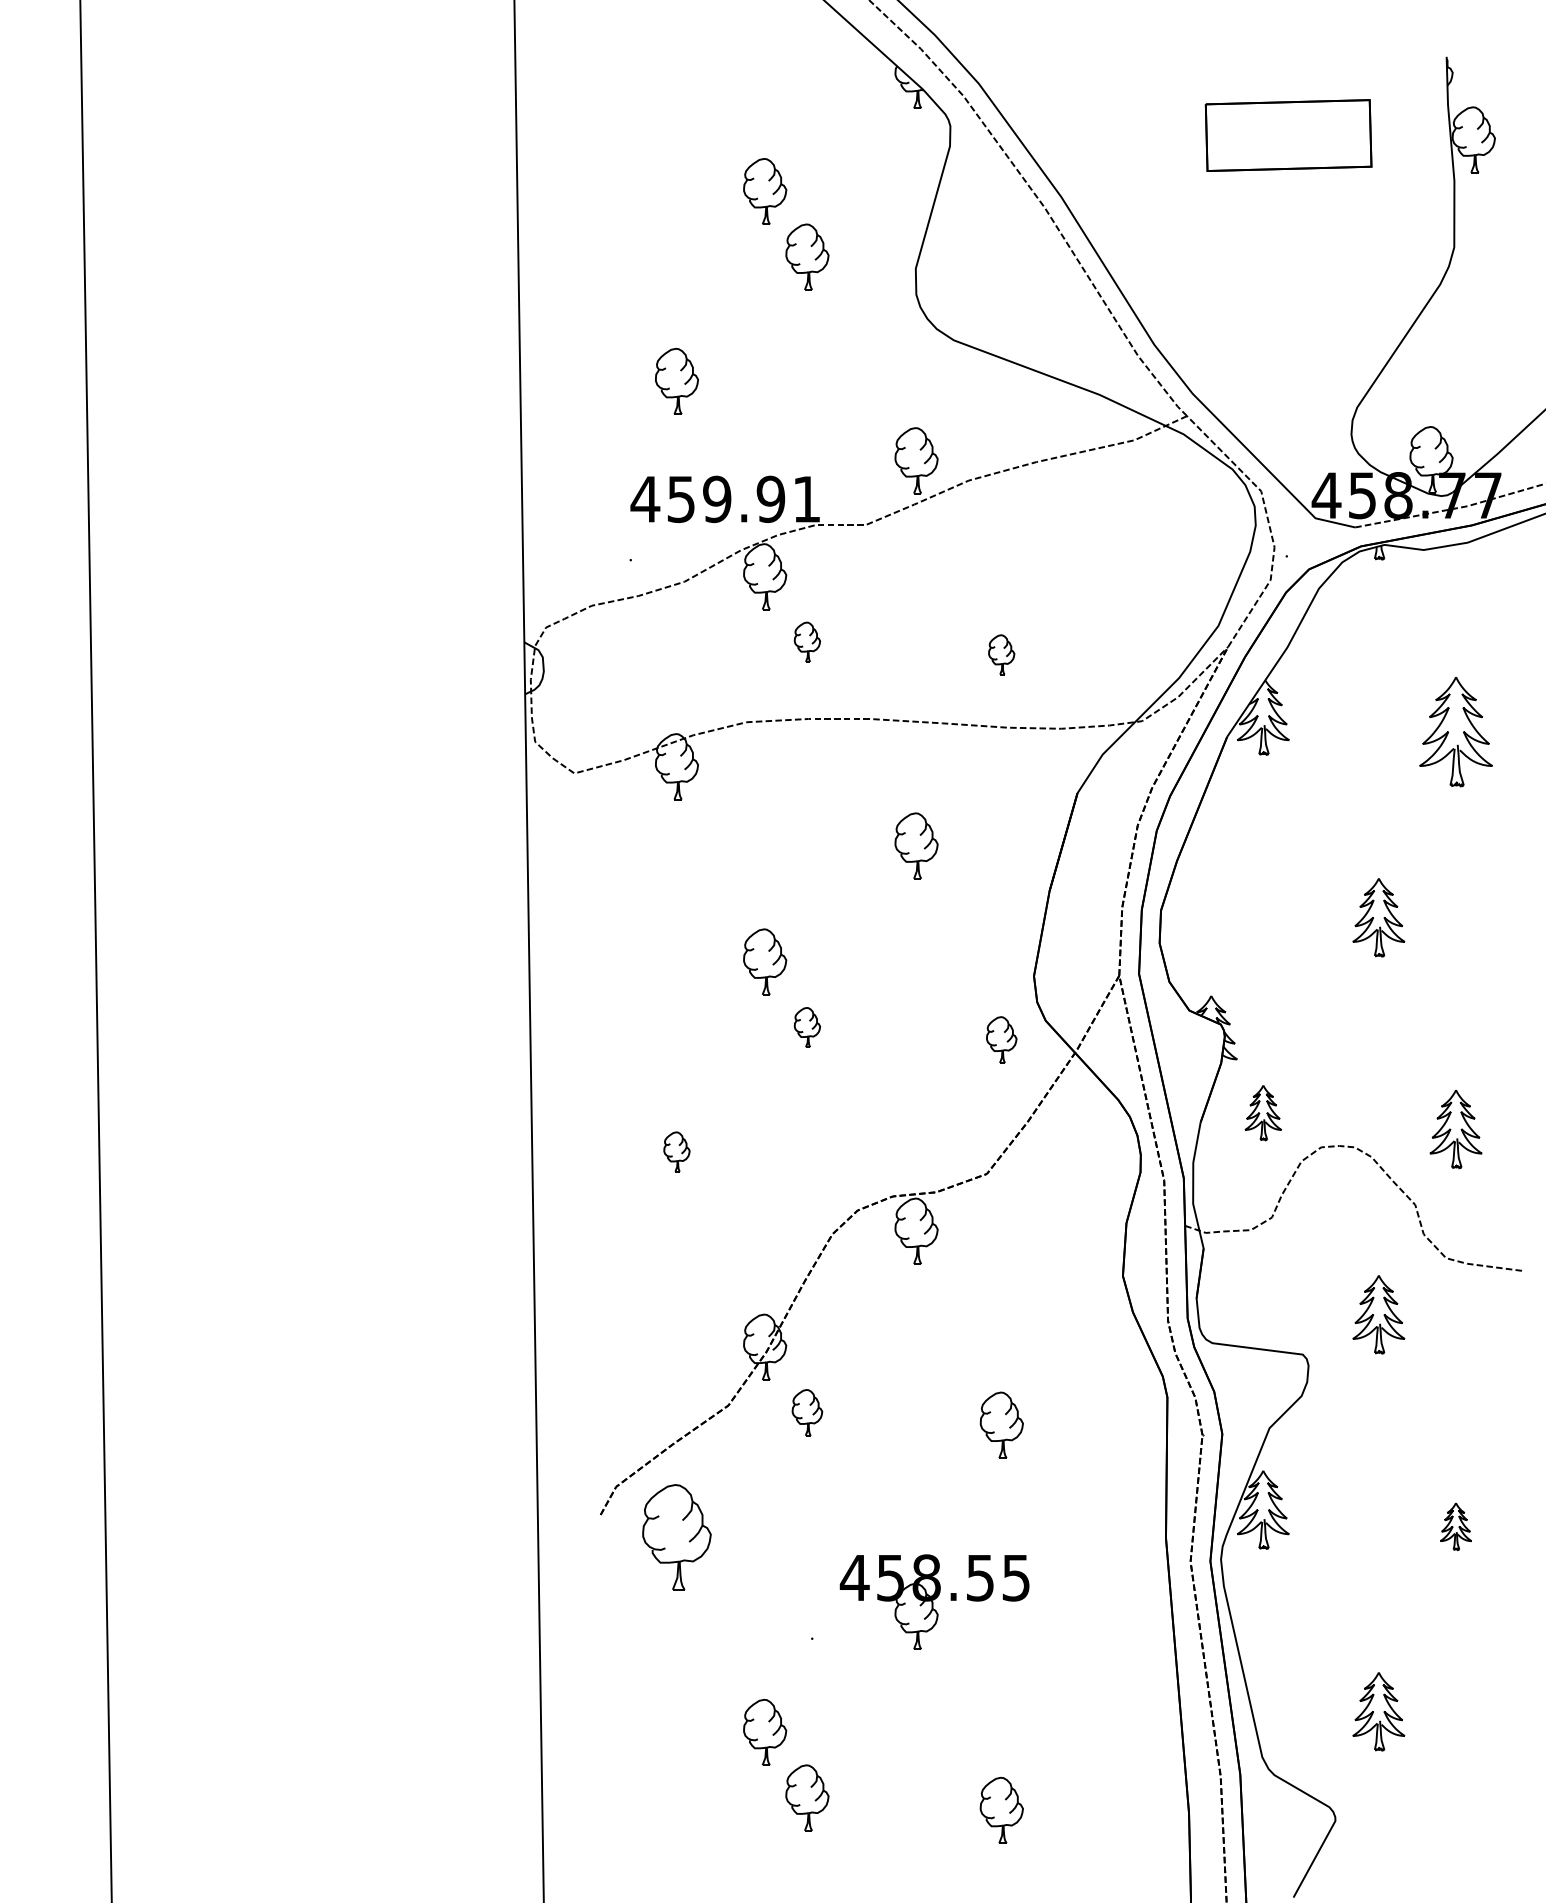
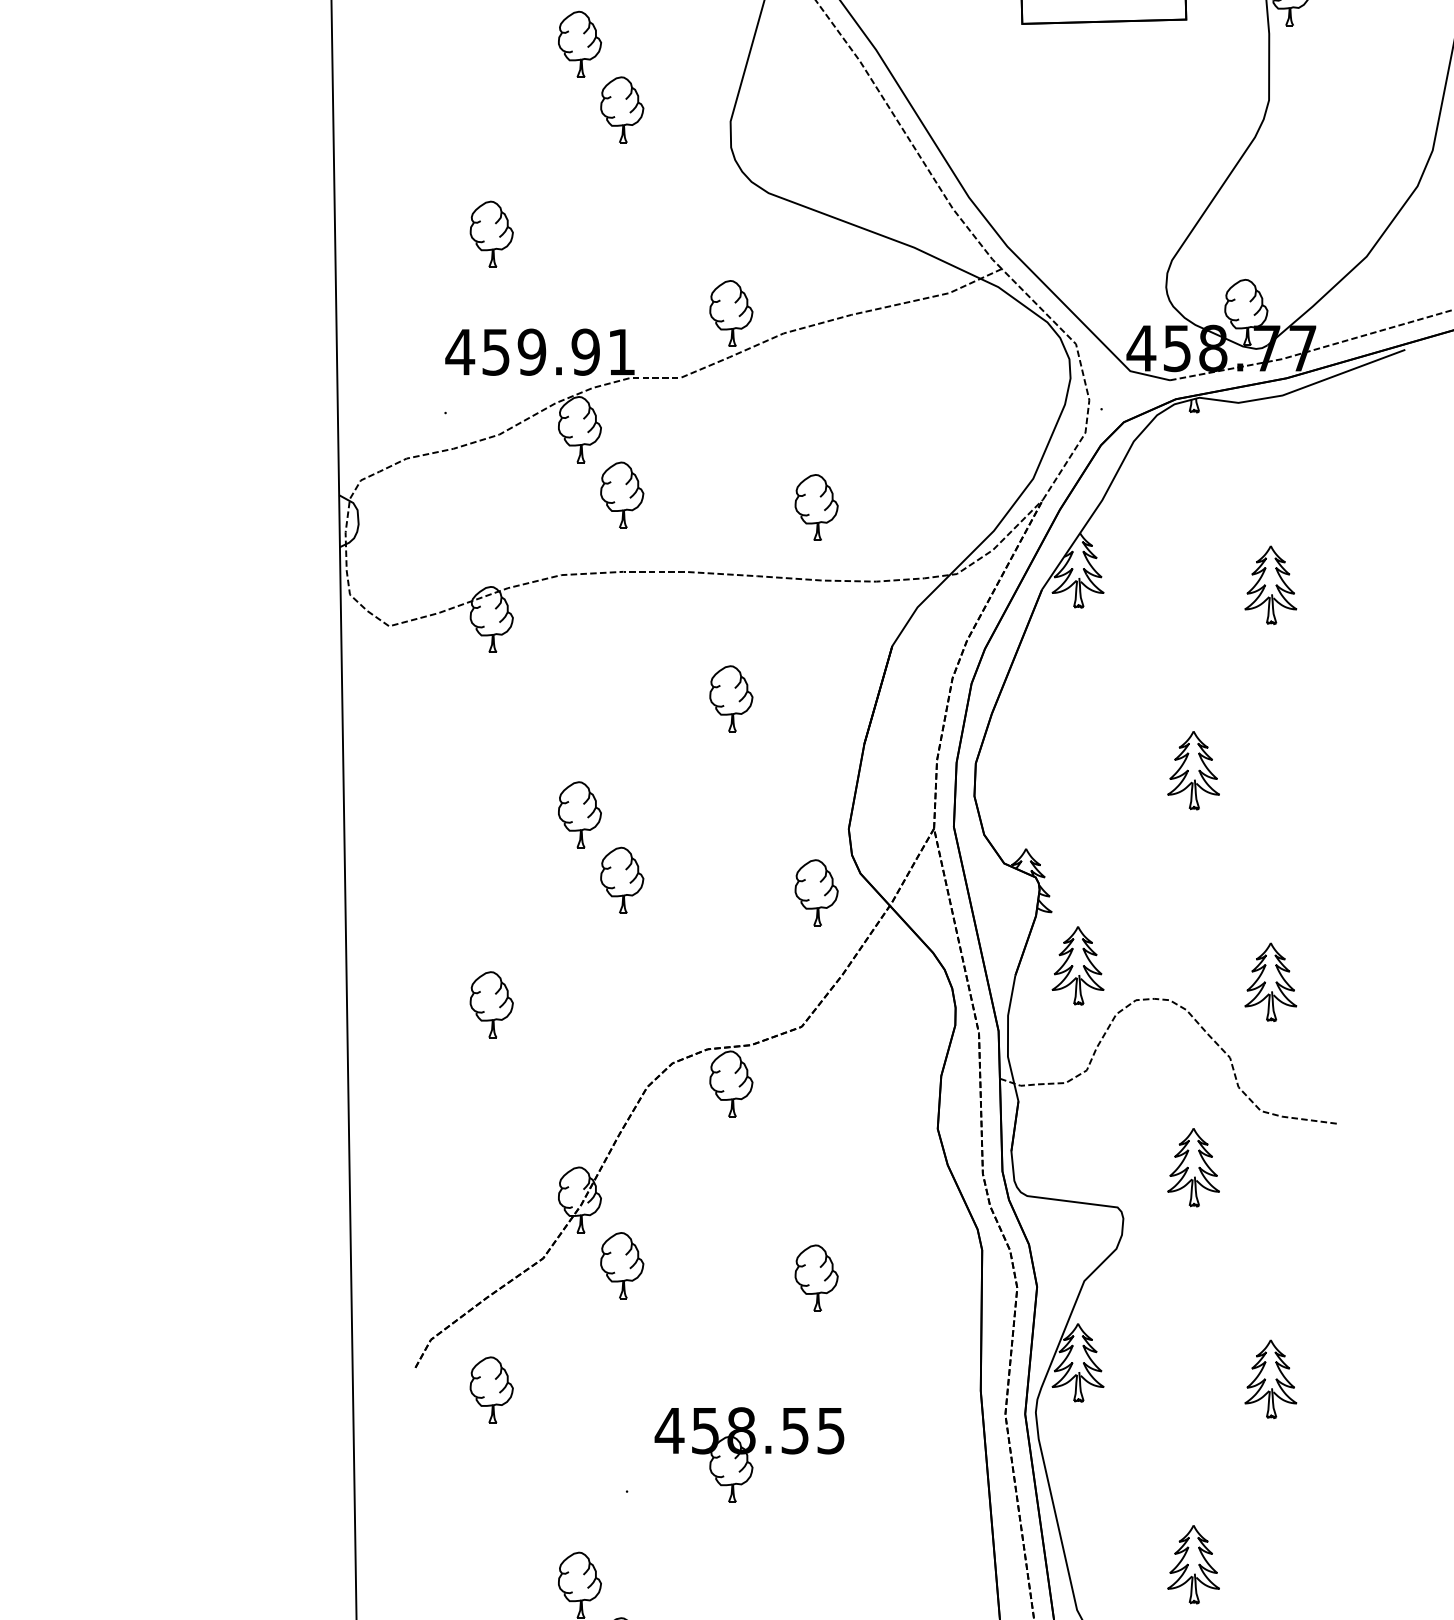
part: (807, 641) -> (622, 494), size x1.67
part: (1001, 654) -> (816, 507), size x1.67
part: (1455, 732) -> (1270, 585), size x0.71
part: (807, 1027) -> (622, 880), size x1.67
part: (1001, 1039) -> (816, 892), size x1.43
part: (1263, 1112) -> (1078, 965), size x1.43
part: (676, 1151) -> (491, 1004), size x1.67
part: (807, 1412) -> (622, 1265), size x1.43
part: (1455, 1526) -> (1270, 1379), size x1.67
part: (676, 1536) -> (491, 1389), size x0.62

